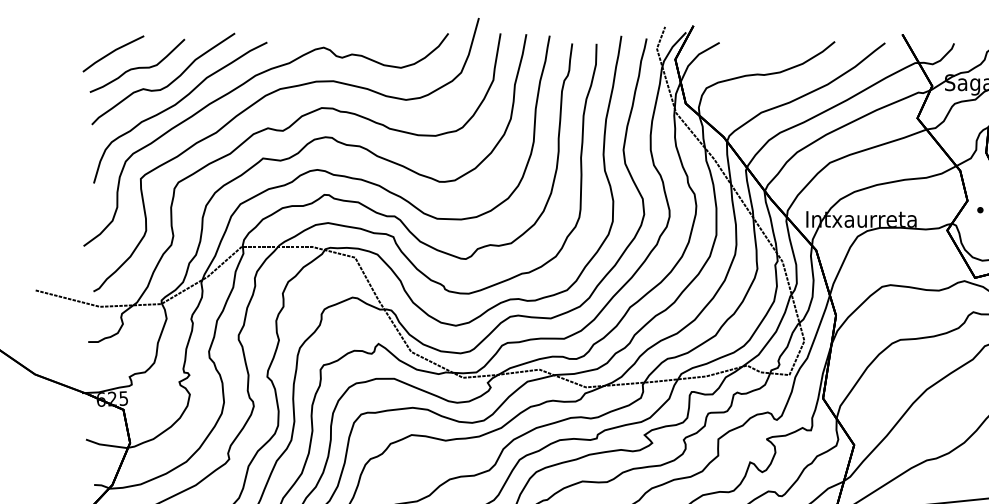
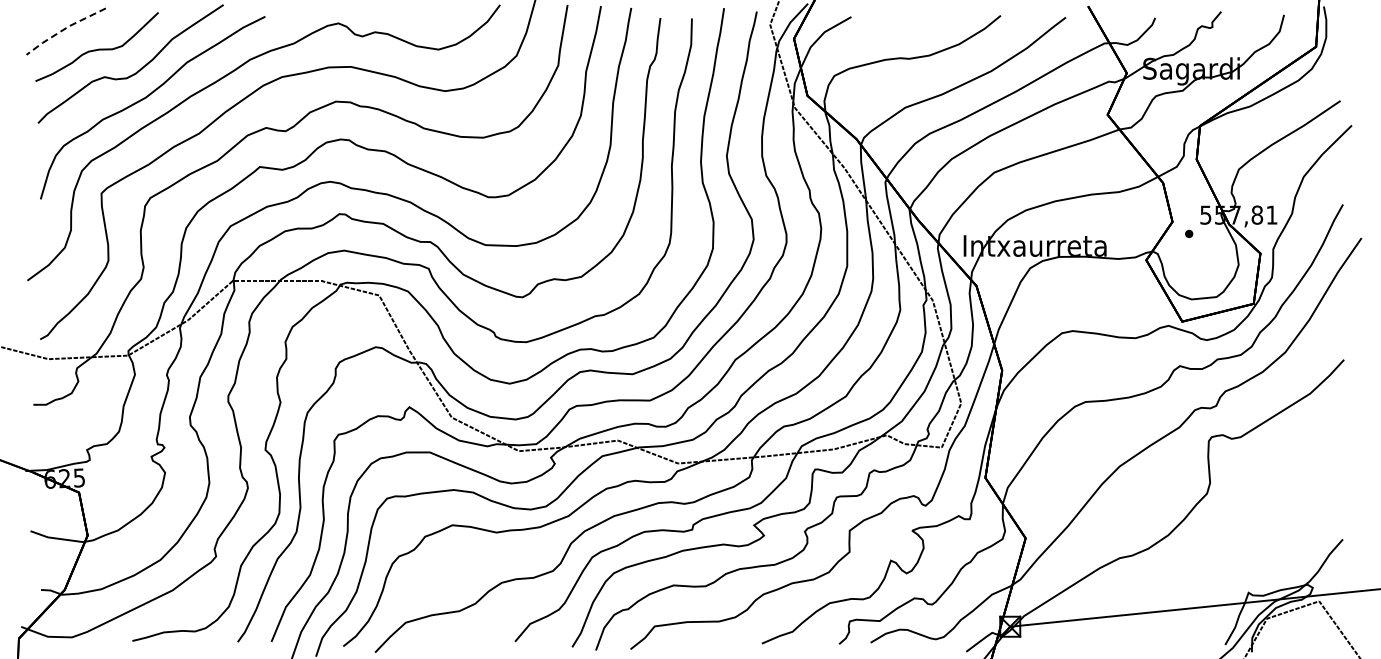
line: (112, 52) -> (64, 29), solid -> dashed

